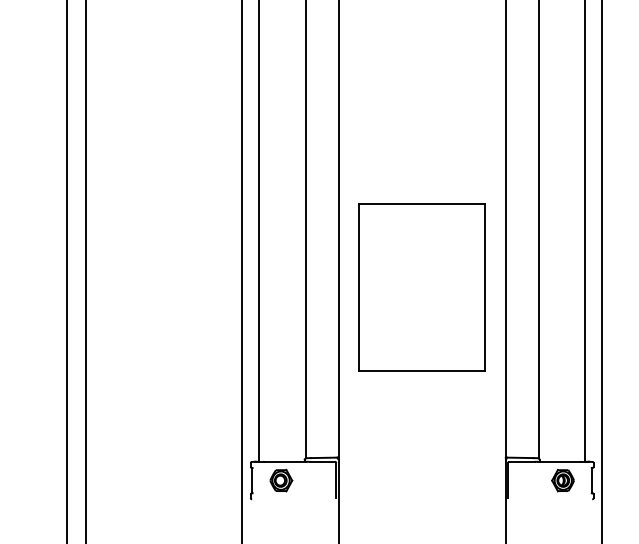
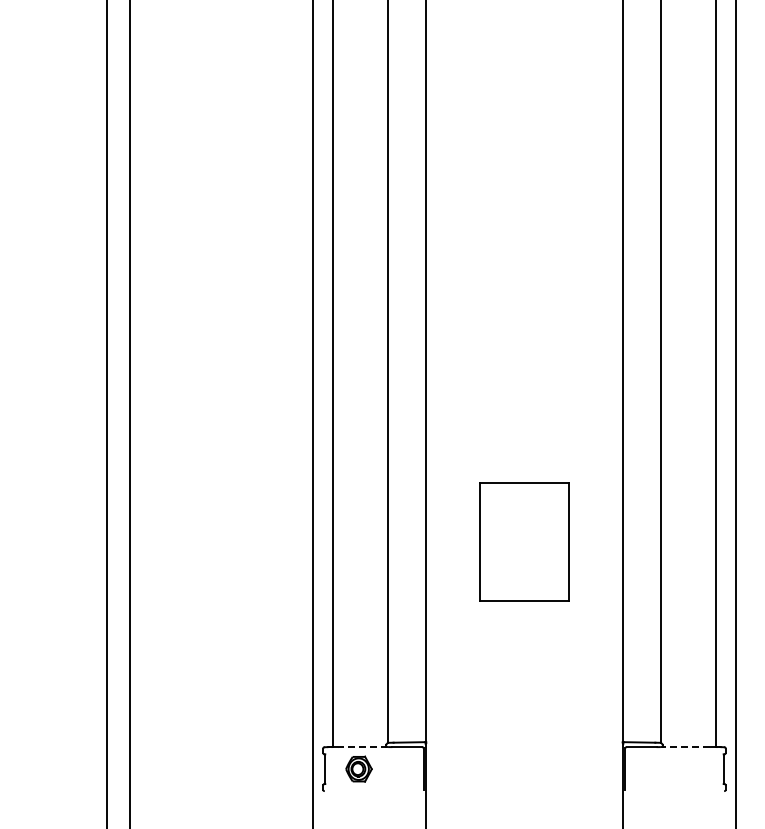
part: (422, 286) -> (524, 541), size x0.6
line: (285, 462) -> (363, 747), solid -> dashed
line: (559, 462) -> (685, 747), solid -> dashed
part: (562, 480) -> (689, 768), removed

